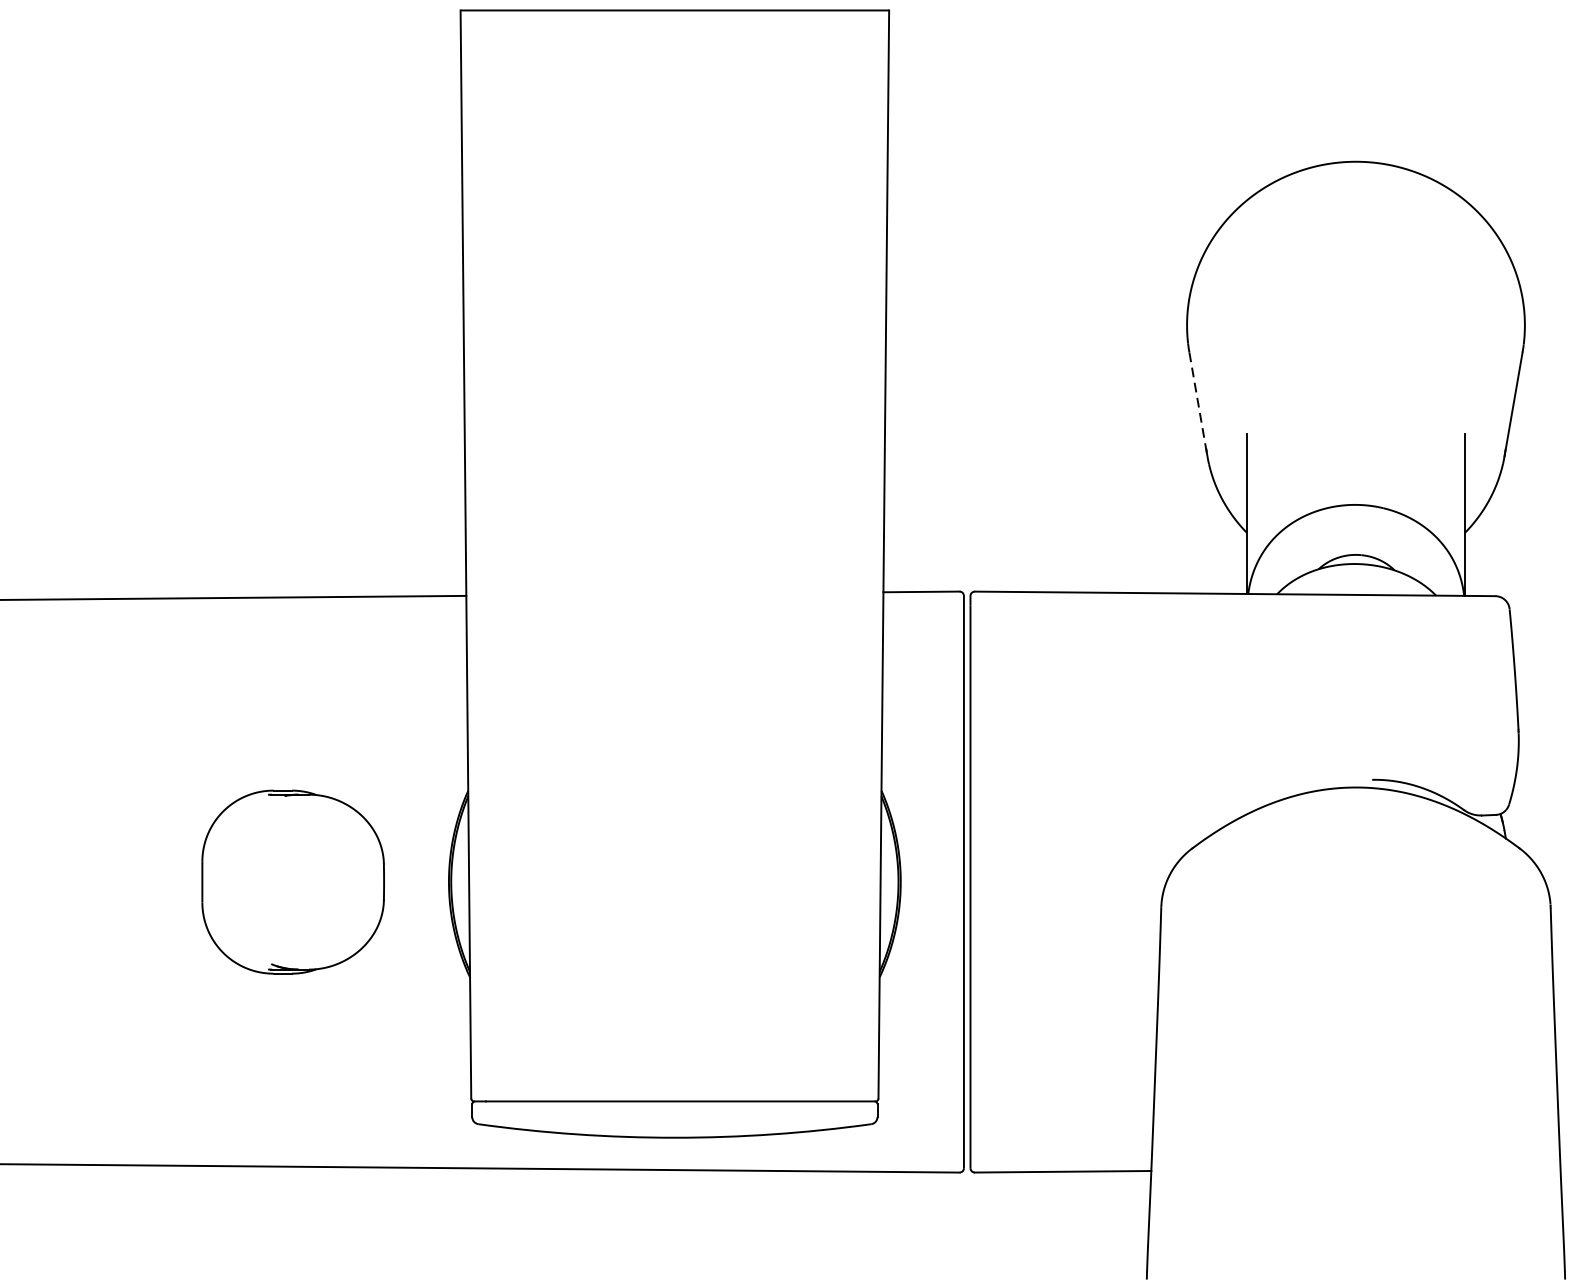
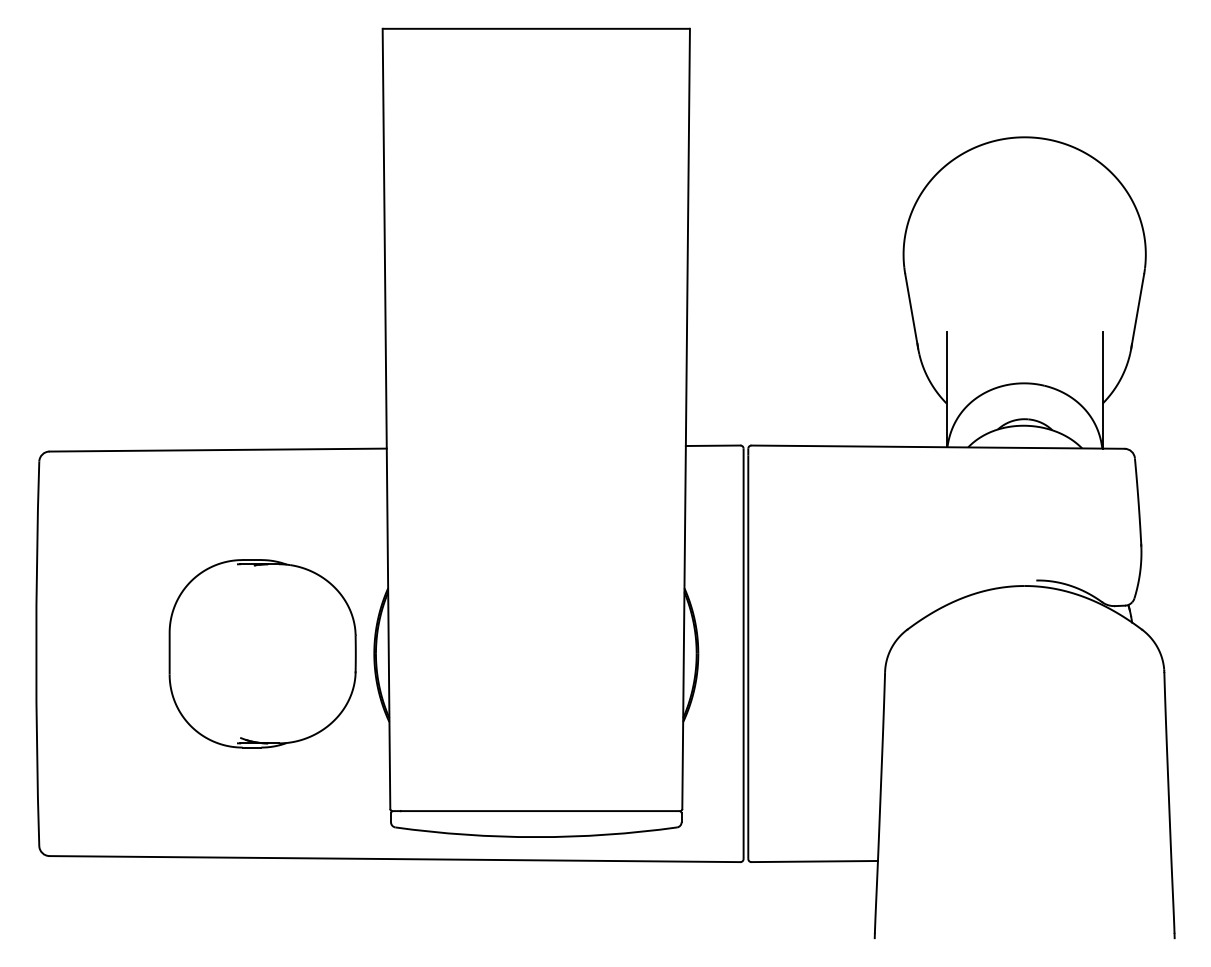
line: (1198, 404) -> (911, 311), dashed -> solid
part: (293, 881) -> (262, 653), size x1.43

